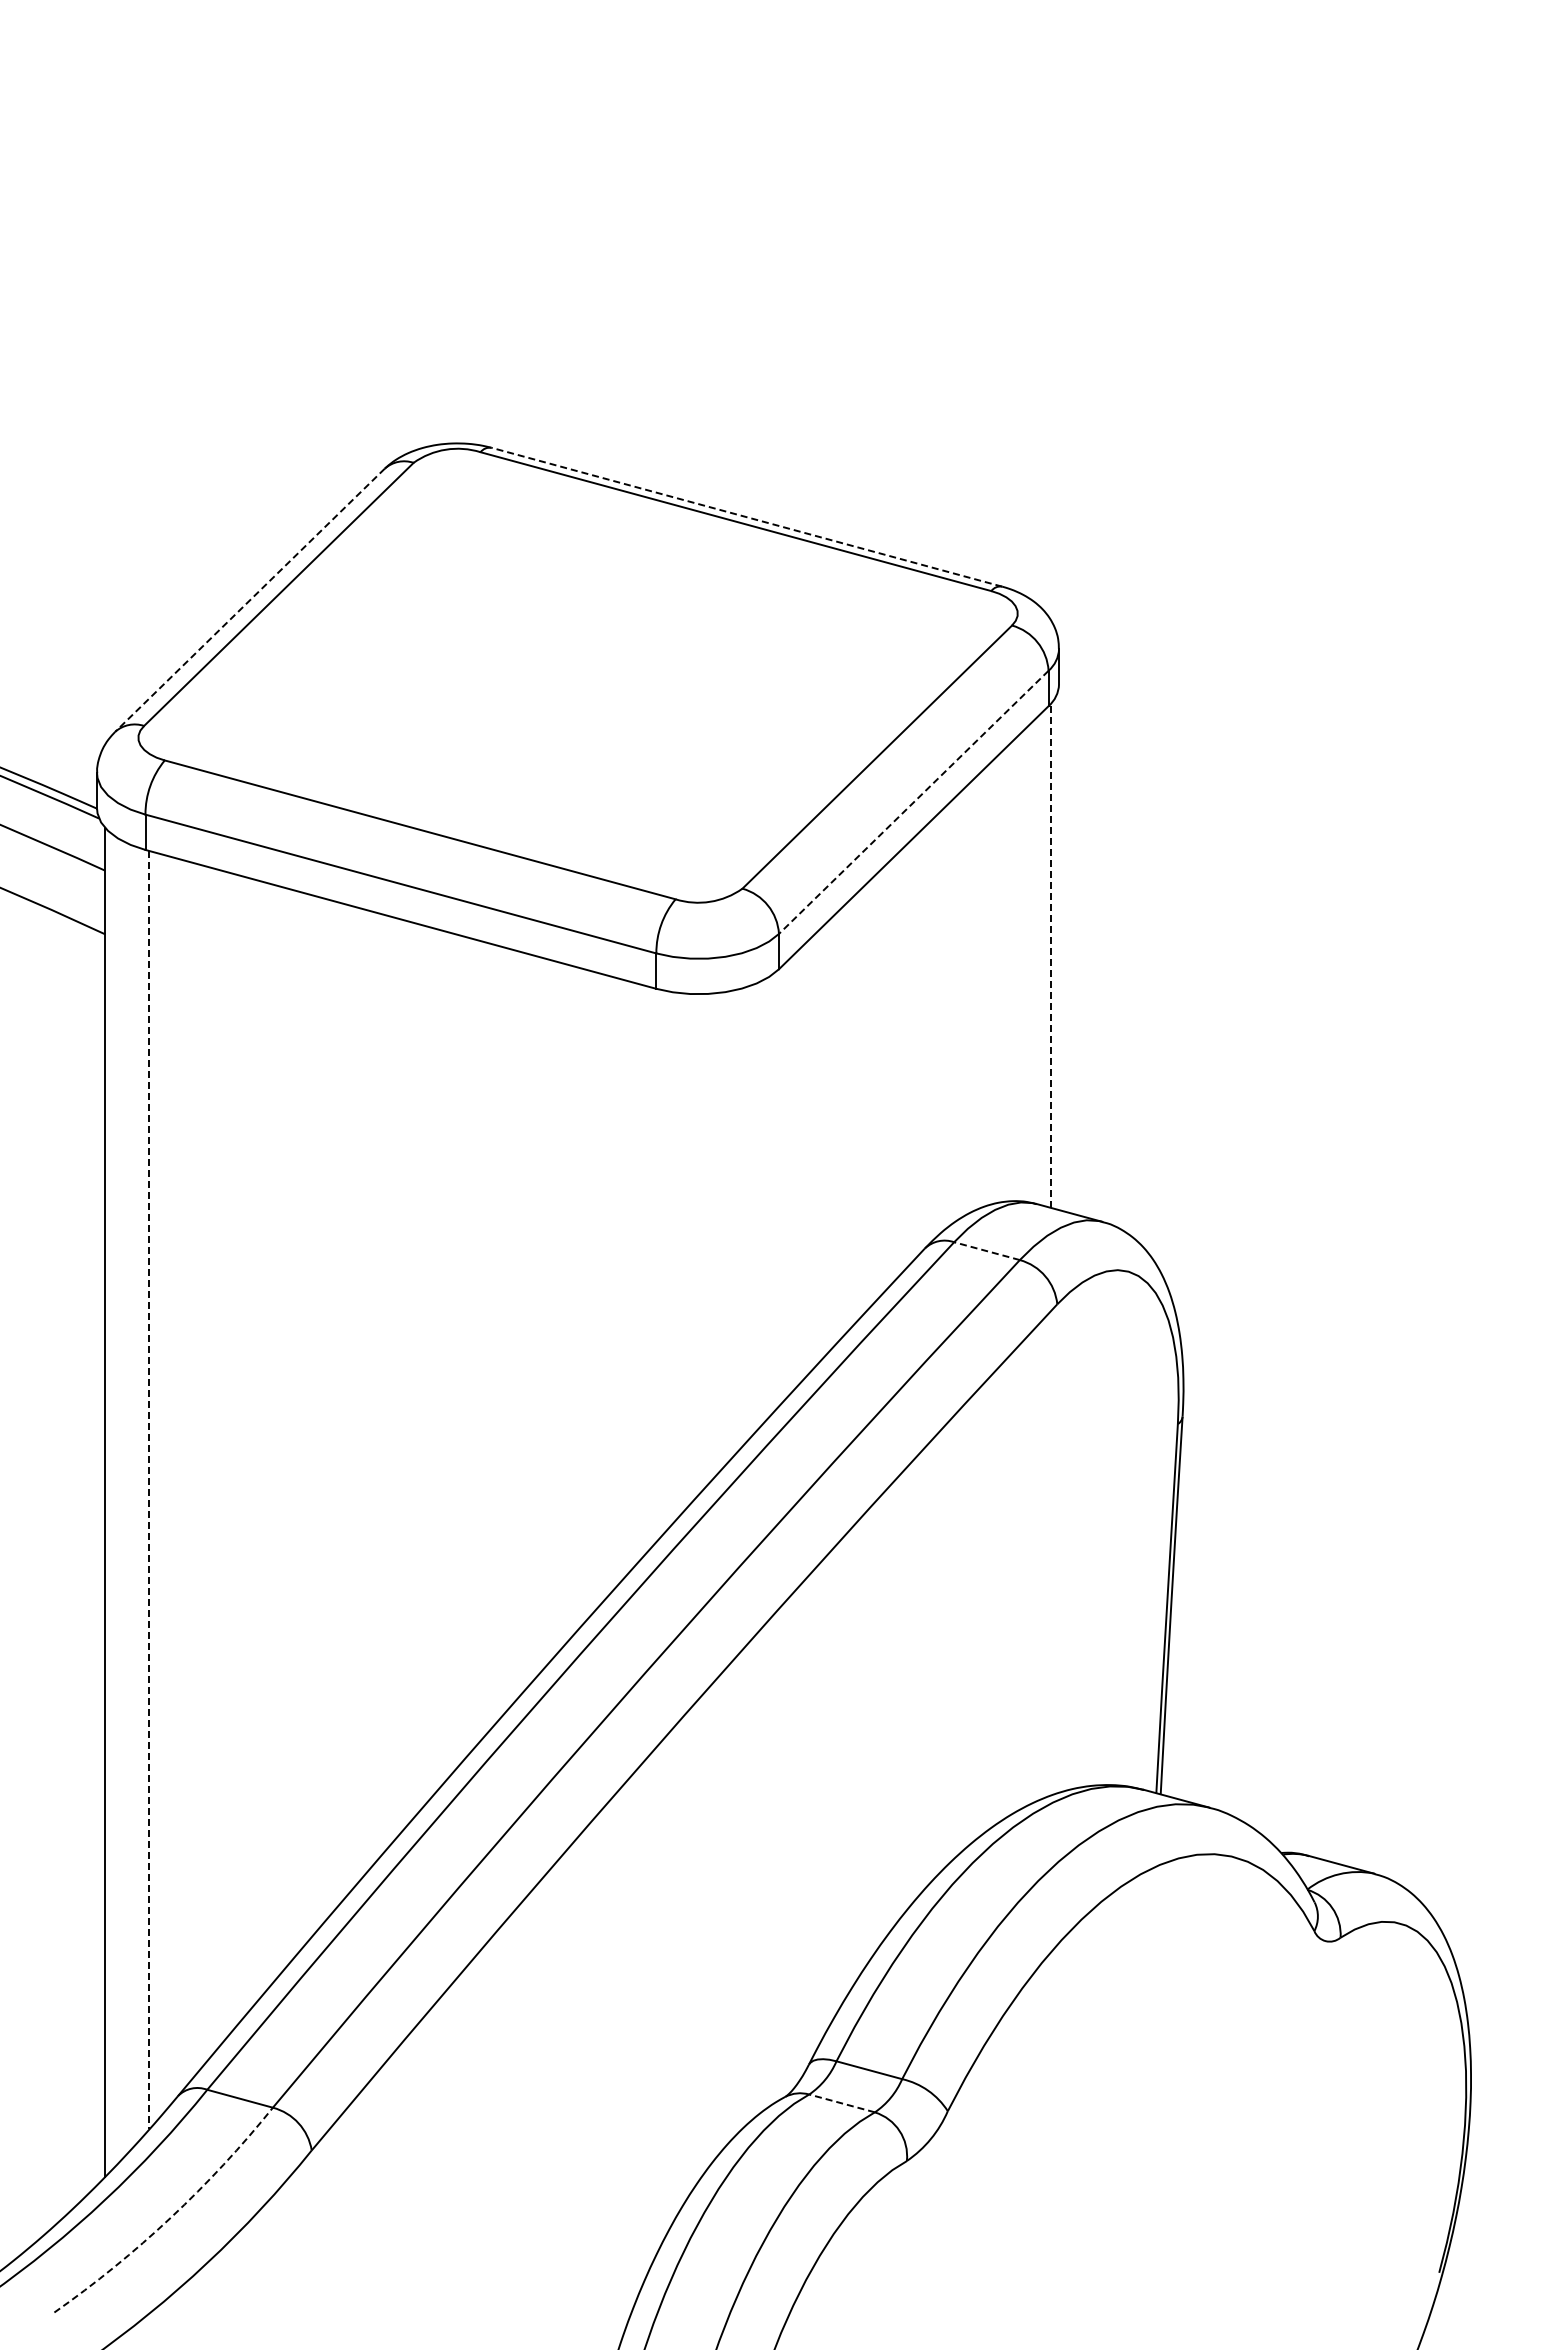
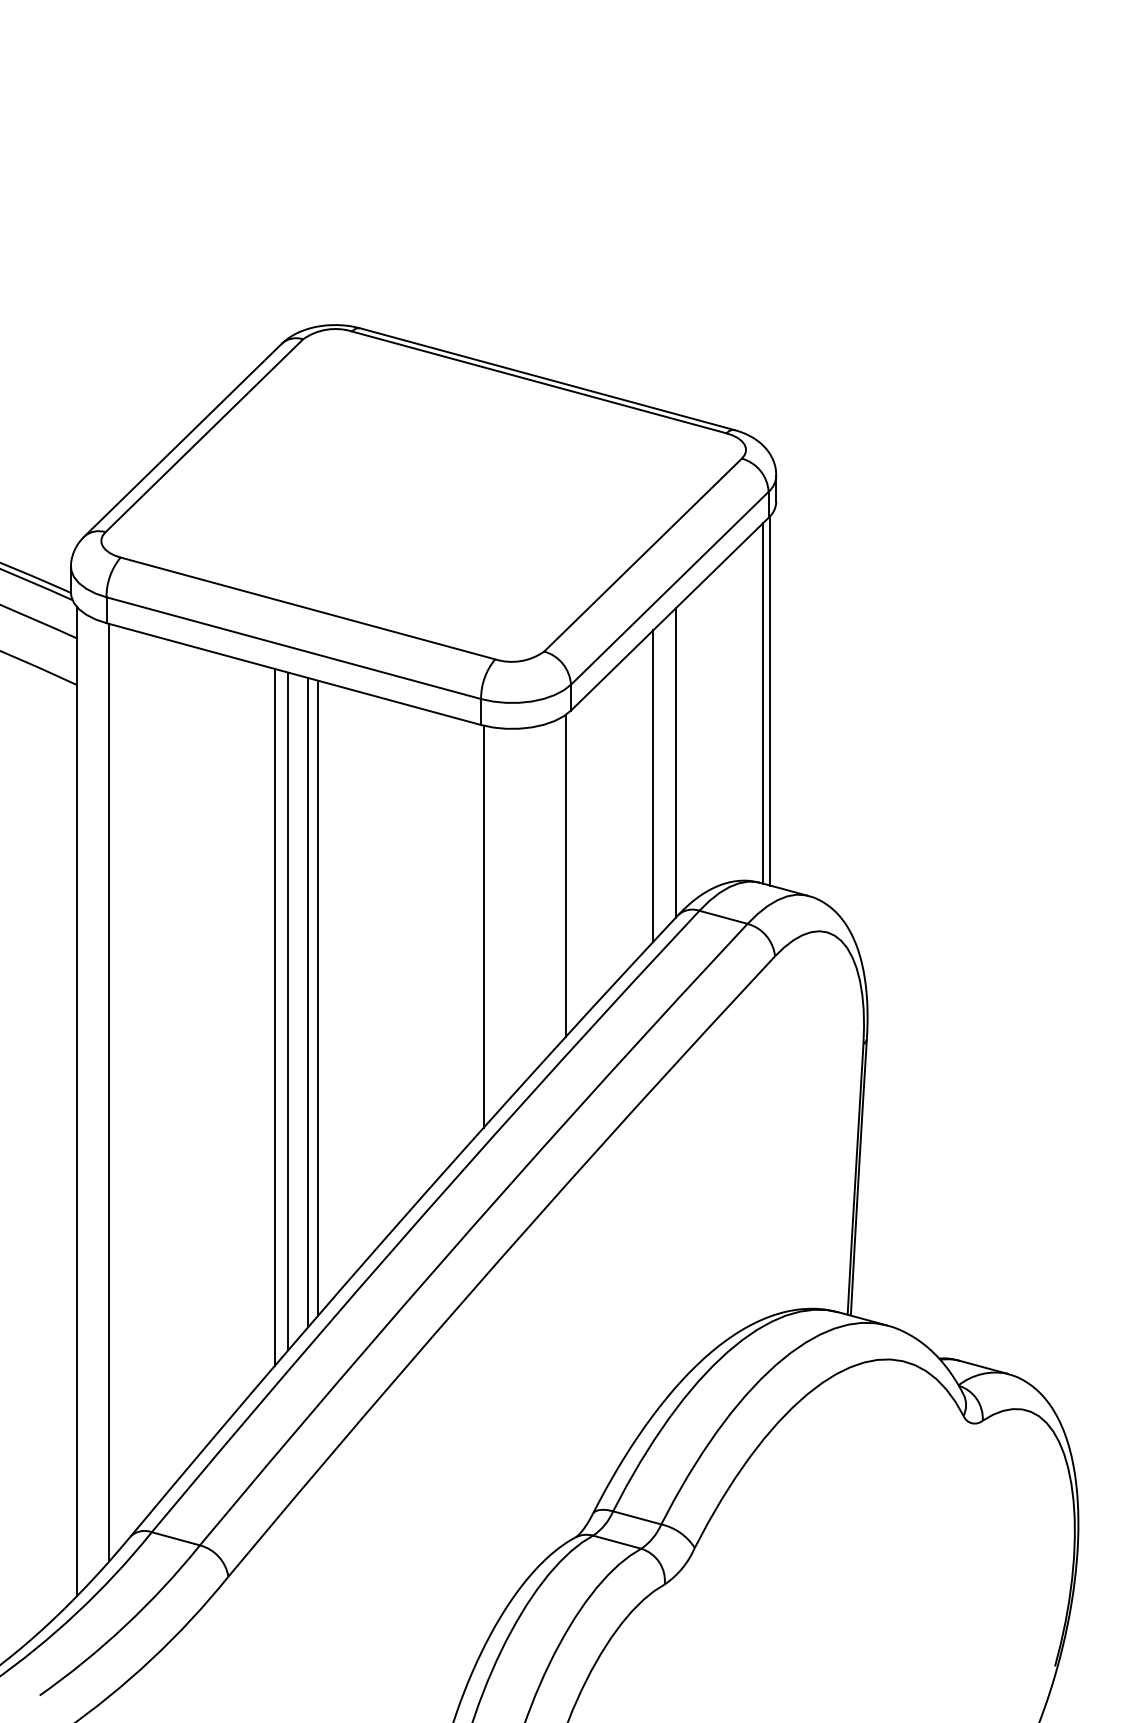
line: (746, 517) -> (547, 379), dashed -> solid
line: (249, 600) -> (182, 440), dashed -> solid
line: (913, 802) -> (669, 588), dashed -> solid
line: (1050, 955) -> (770, 700), dashed -> solid
line: (1041, 959) -> (763, 703), added
line: (921, 1040) -> (675, 762), added
line: (891, 1071) -> (653, 785), added
line: (771, 1194) -> (565, 875), added
line: (986, 1251) -> (723, 917), dashed -> solid
line: (660, 1263) -> (484, 926), added
line: (433, 1361) -> (317, 998), added
line: (420, 1367) -> (308, 1002), added
line: (393, 1379) -> (288, 1011), added
line: (375, 1387) -> (275, 1017), added
line: (149, 1490) -> (109, 1092), dashed -> solid
line: (841, 2103) -> (616, 1542), dashed -> solid
arc: (170, 2217) -> (124, 1625), dashed -> solid

